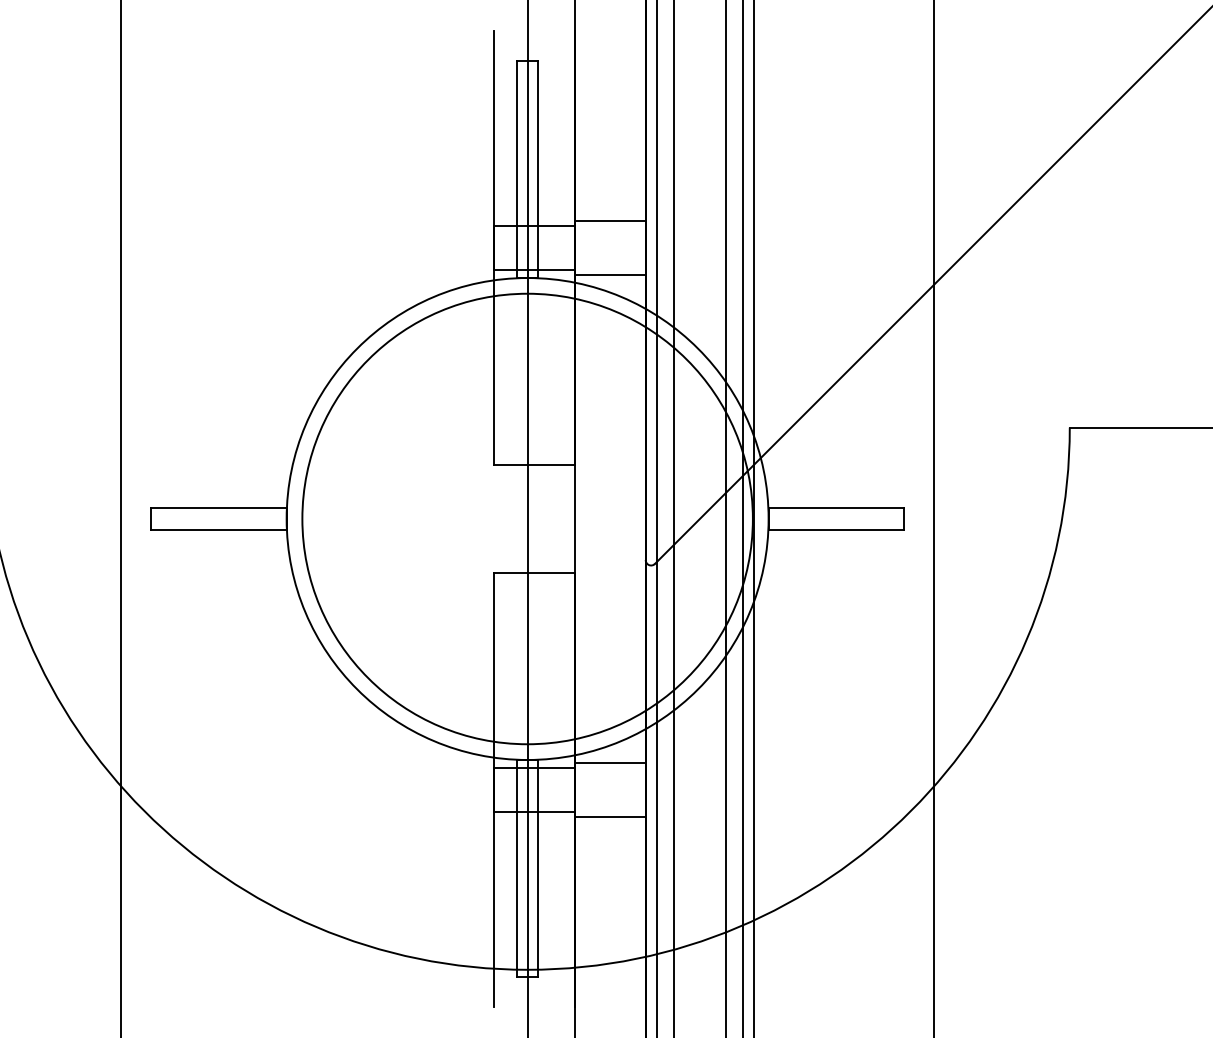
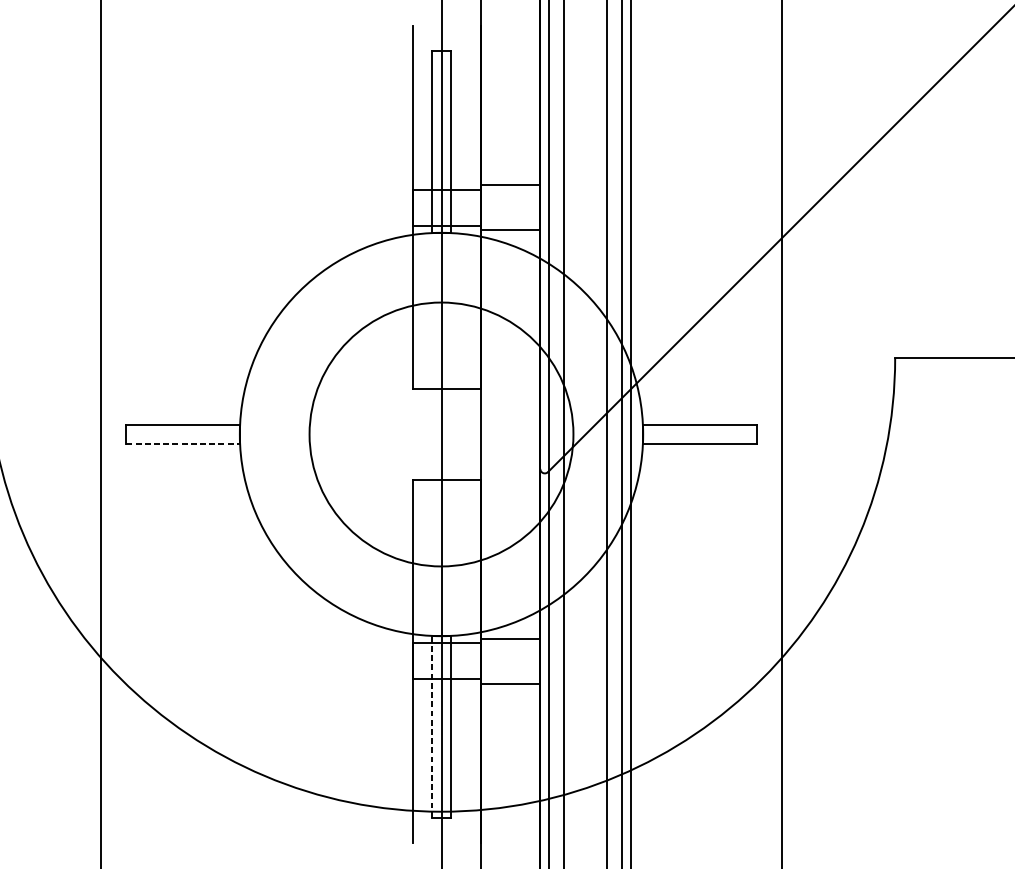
circle: (527, 518) -> (441, 434), size x0.7
line: (218, 529) -> (182, 443), solid -> dashed
line: (516, 867) -> (432, 726), solid -> dashed

